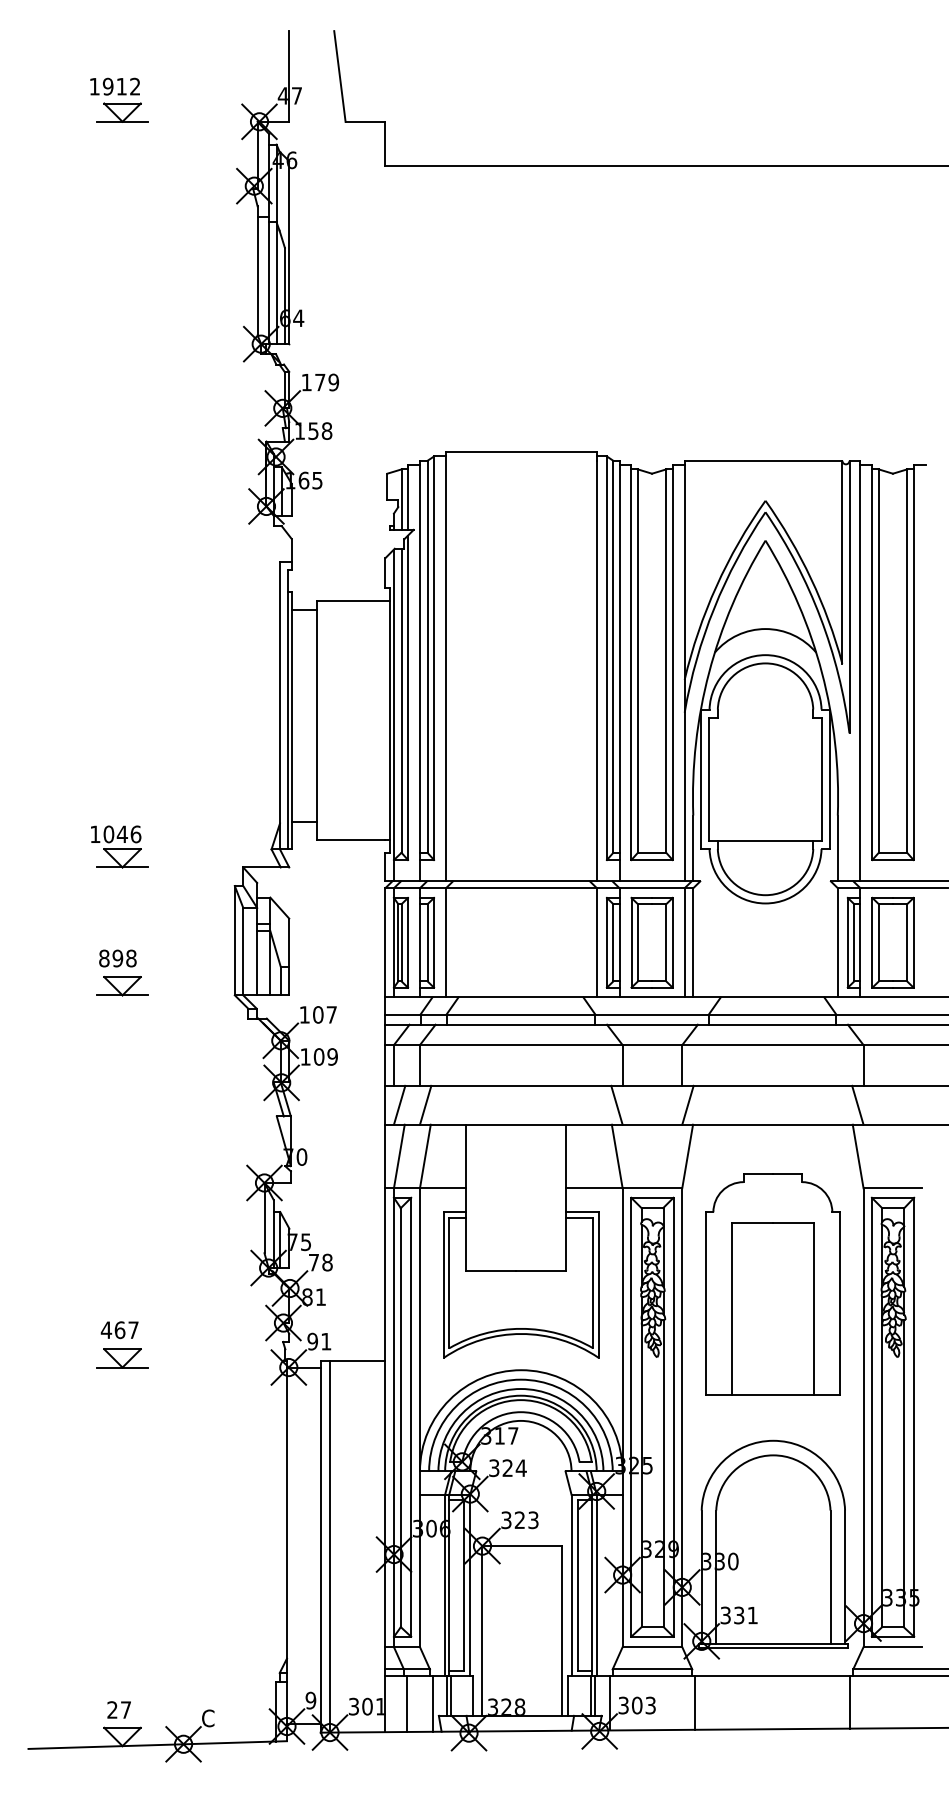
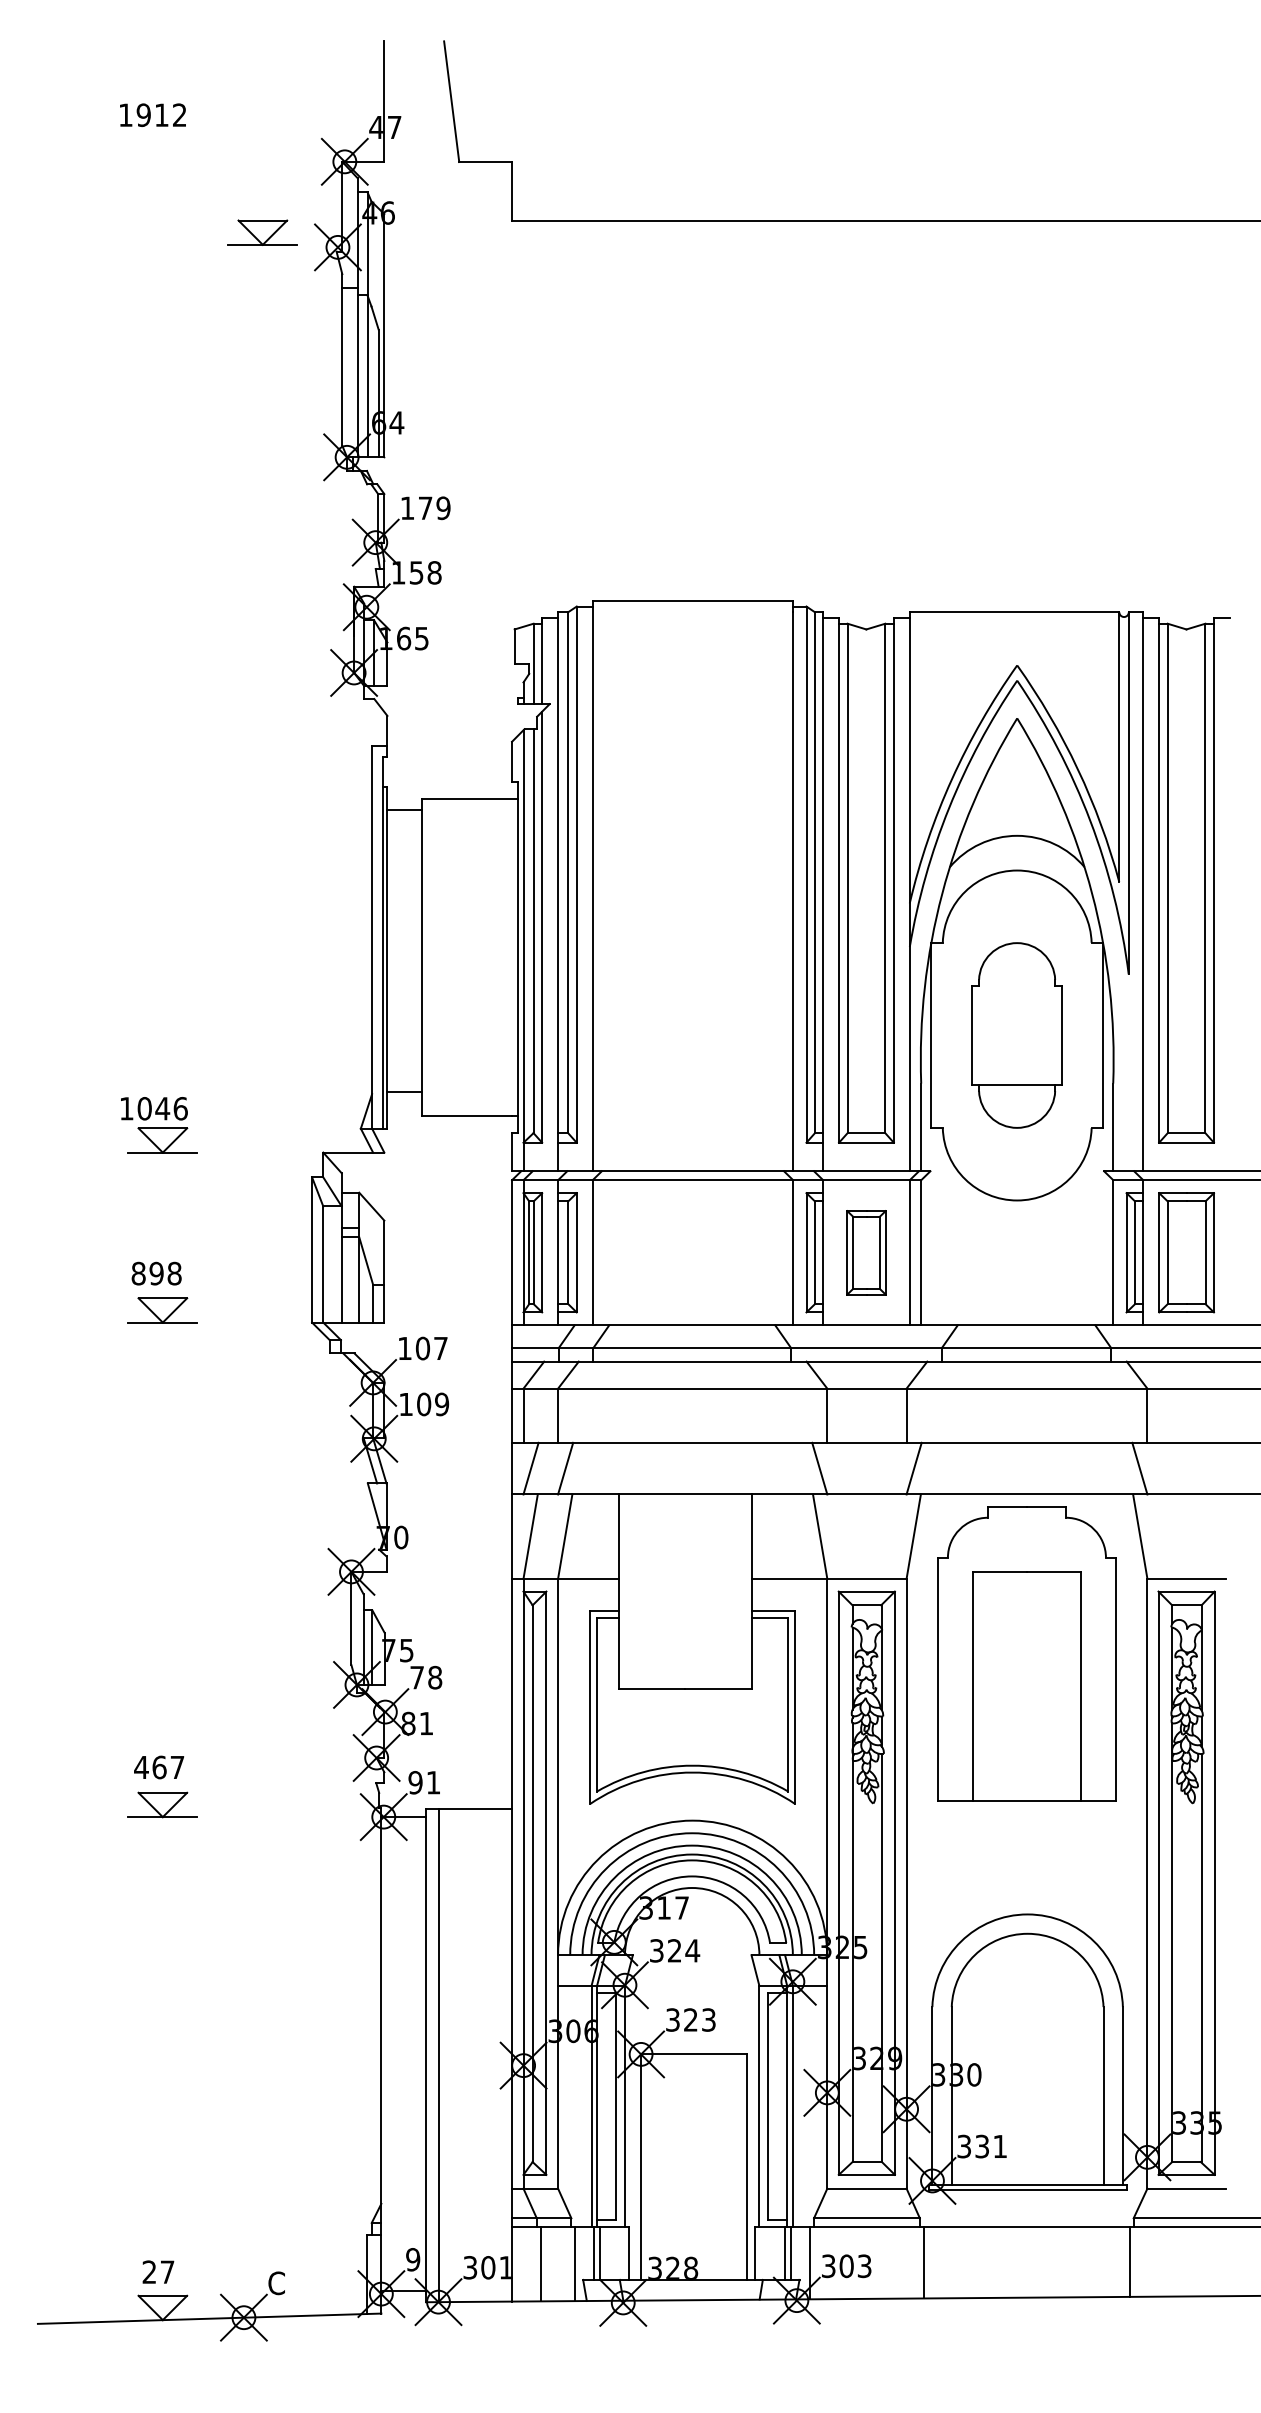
part: (122, 112) -> (262, 232), moved
part: (765, 779) -> (1016, 1035), size x0.6
part: (652, 942) -> (866, 1252), size x0.7
part: (772, 1284) -> (1026, 1653), moved

